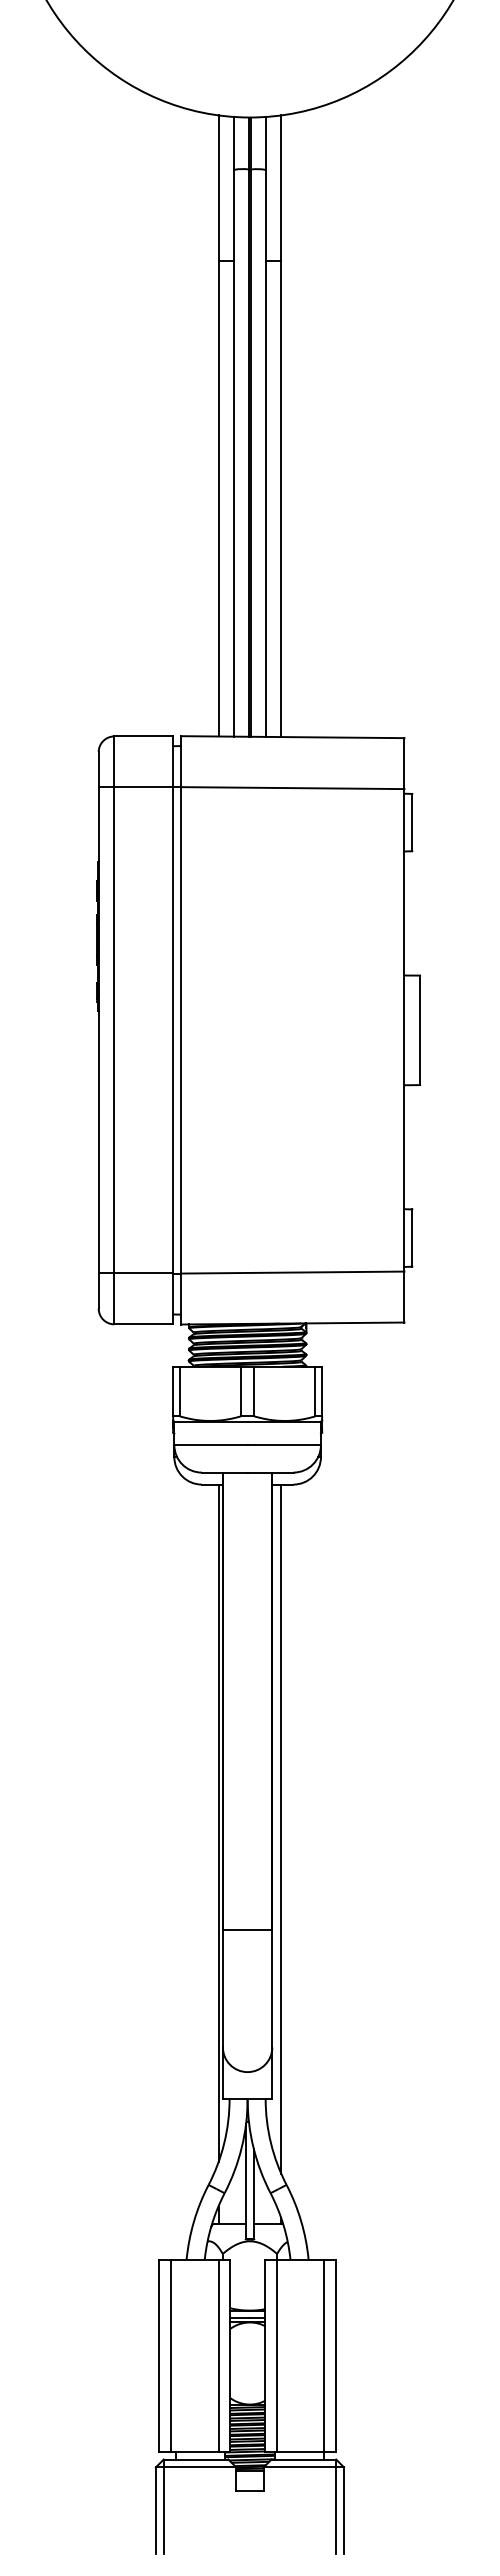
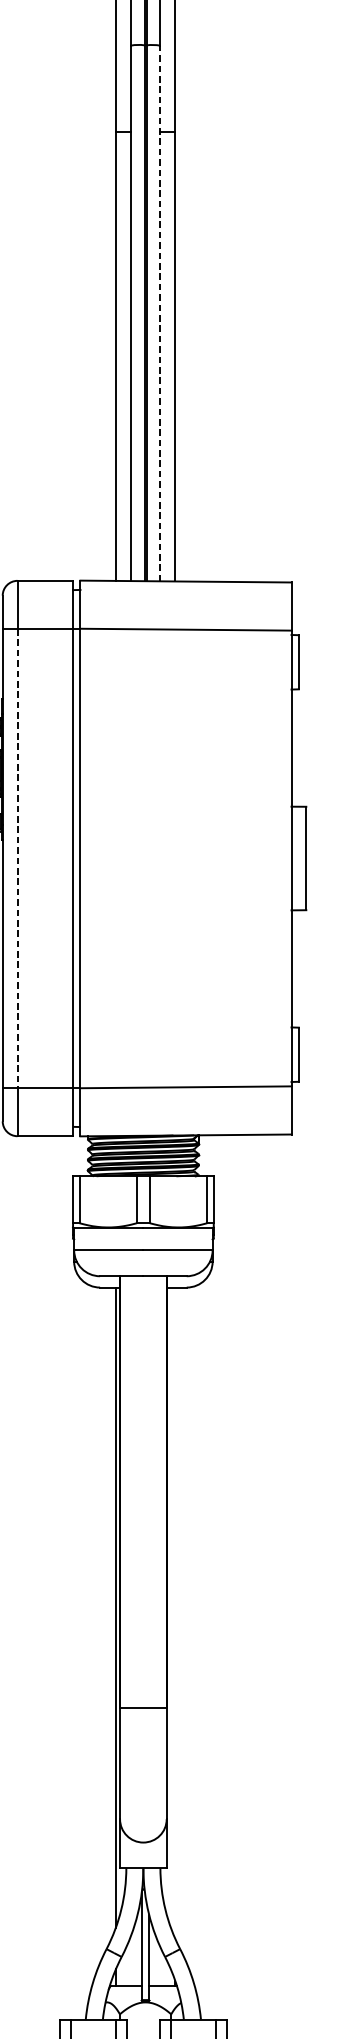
line: (265, 453) -> (160, 313), solid -> dashed
line: (114, 1030) -> (17, 858), solid -> dashed
line: (281, 1828) -> (175, 1612), removed

